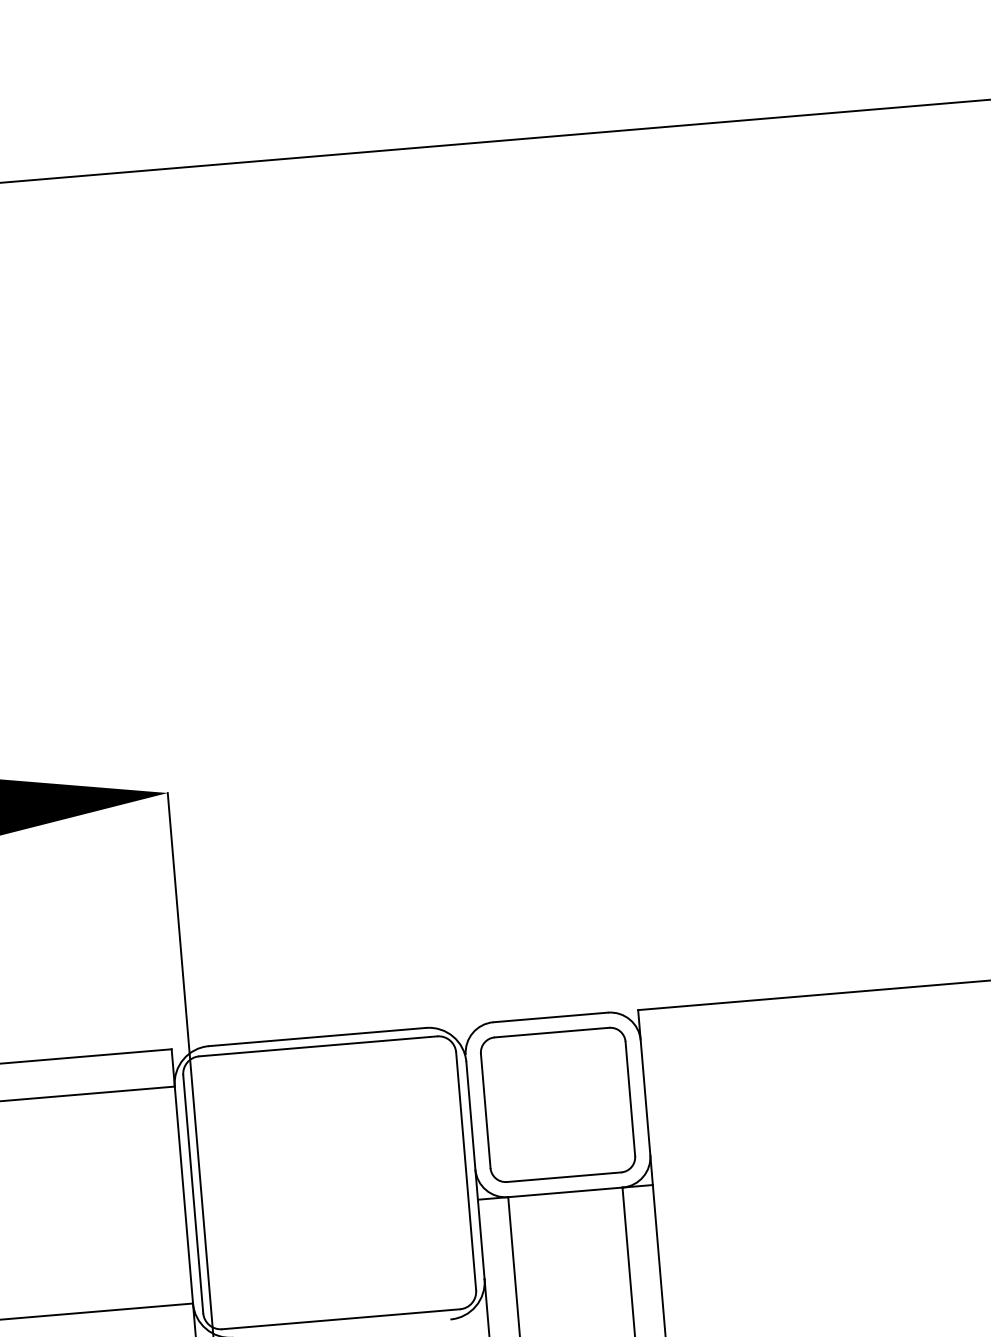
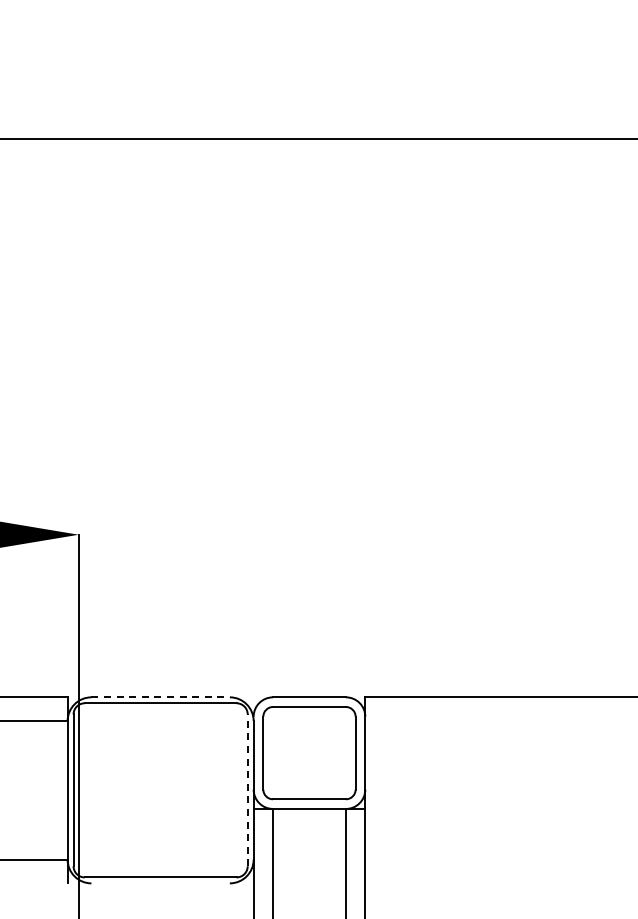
line: (318, 1037) -> (161, 697), solid -> dashed
line: (465, 1171) -> (247, 790), solid -> dashed

